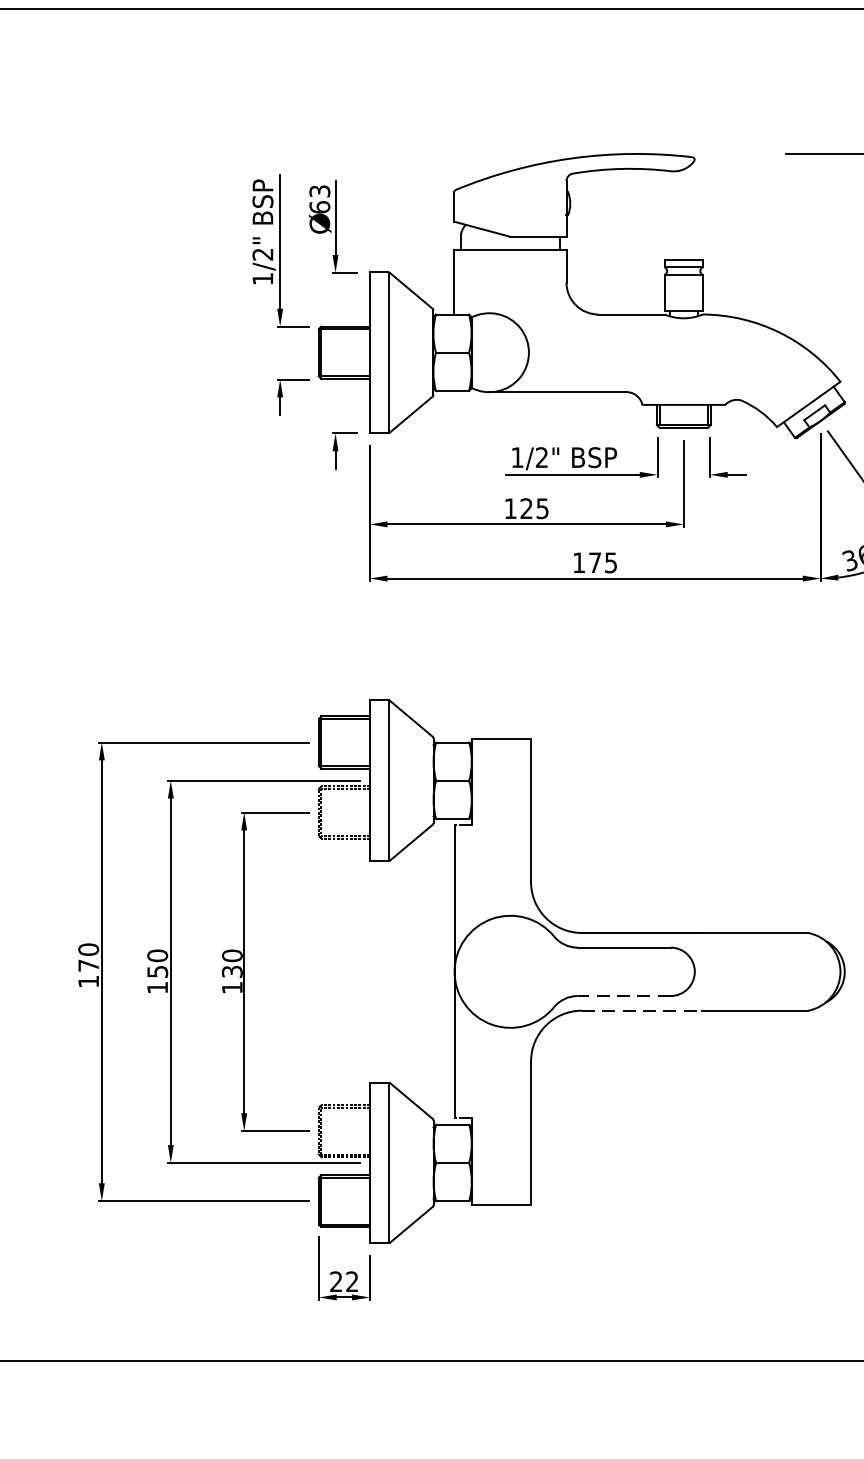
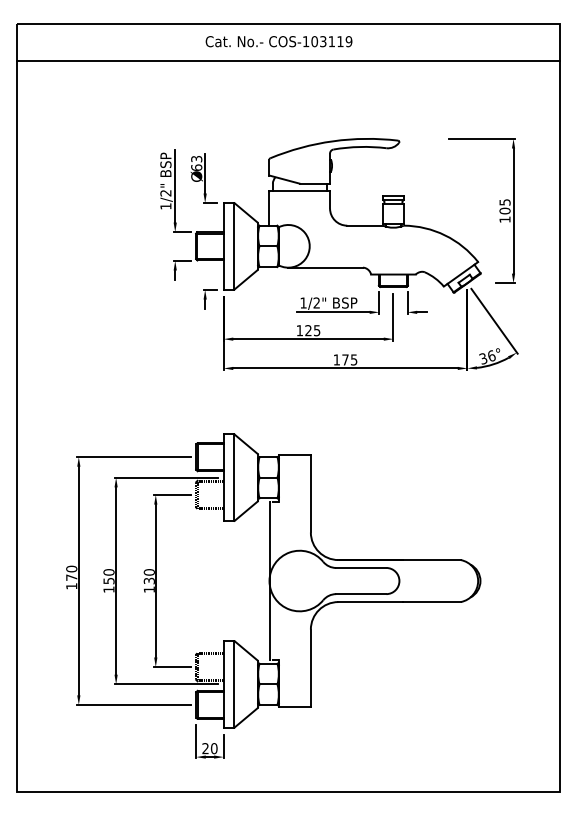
line: (622, 996) -> (360, 594), dashed -> solid
line: (643, 1011) -> (371, 602), dashed -> solid
text: (350, 1281) -> (213, 748), 22 -> 20

